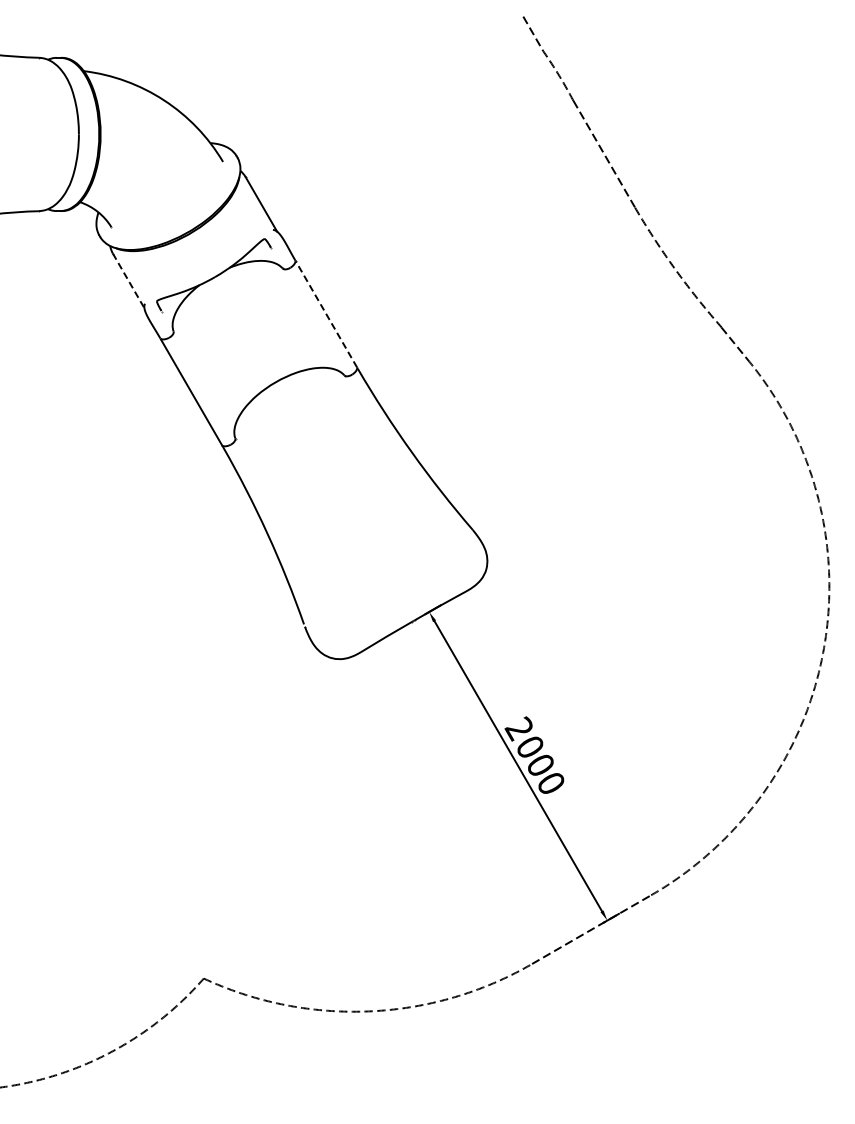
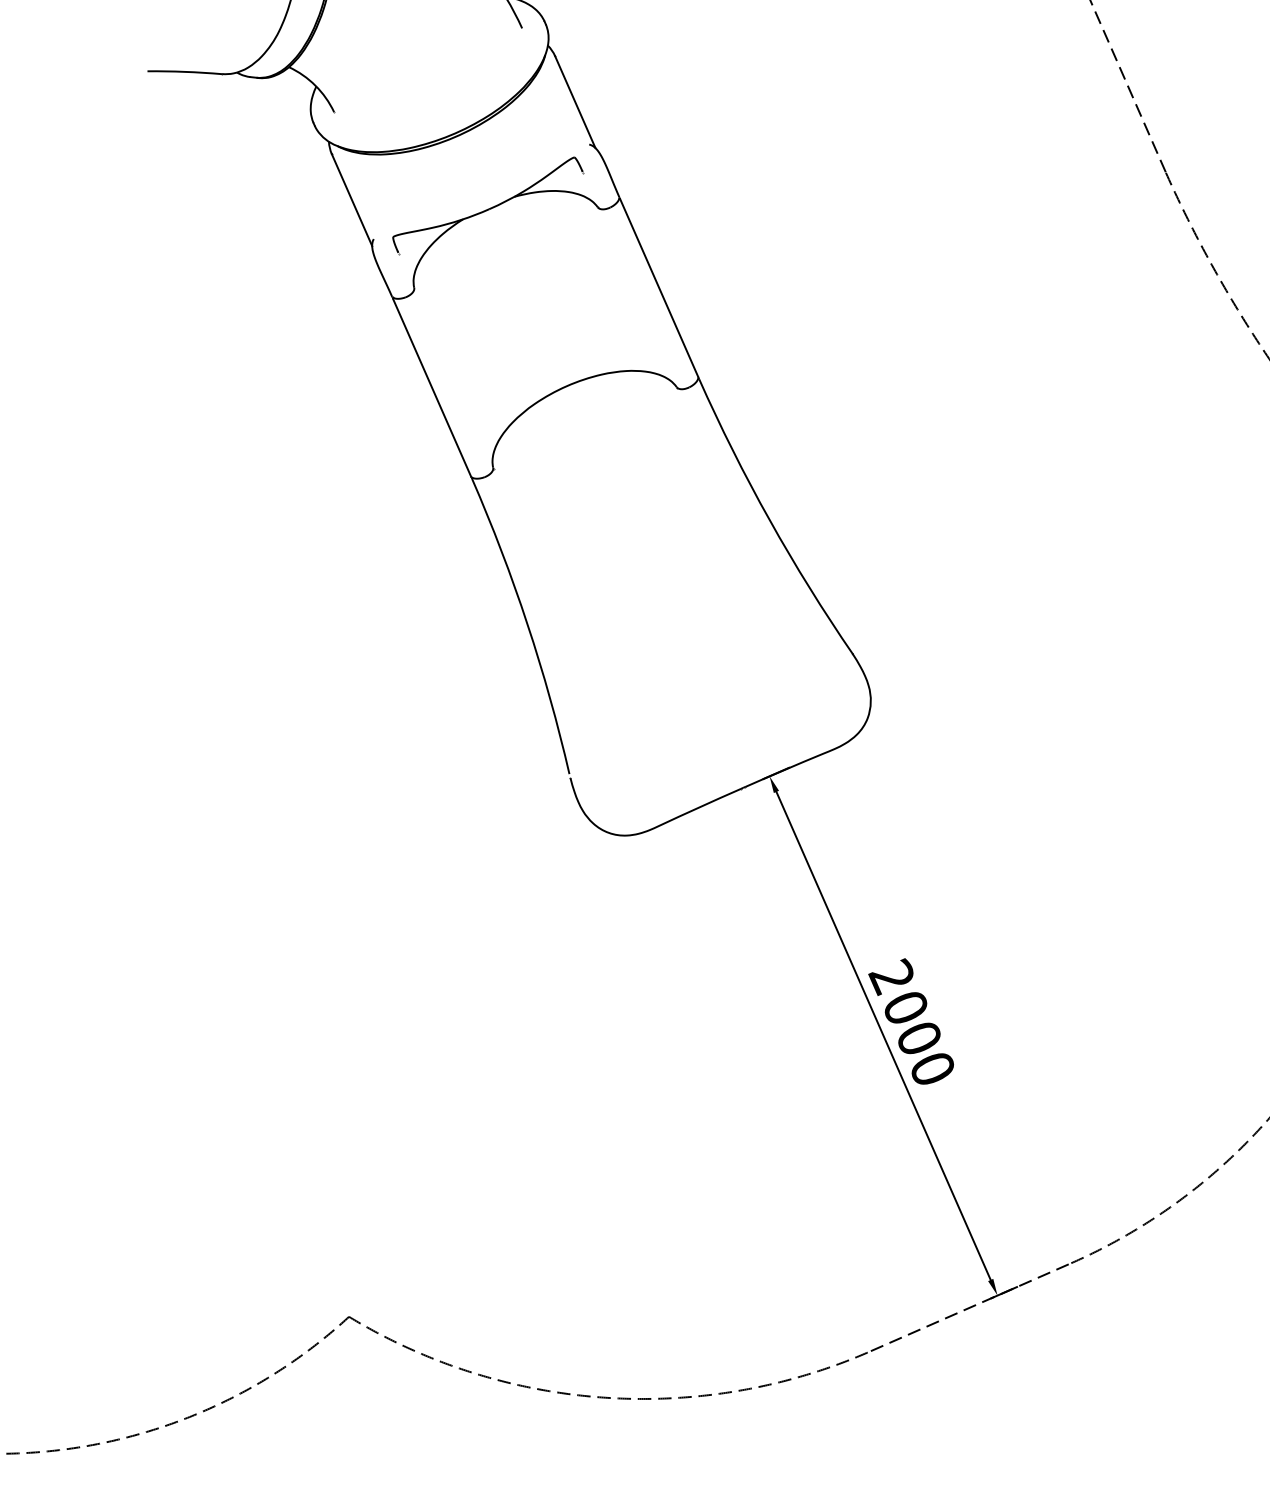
line: (128, 280) -> (351, 199), dashed -> solid
line: (326, 314) -> (659, 287), dashed -> solid

